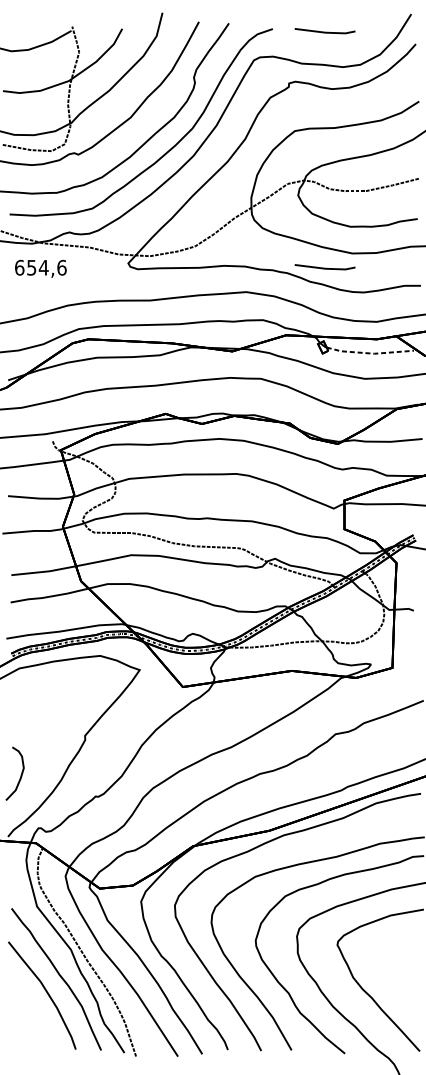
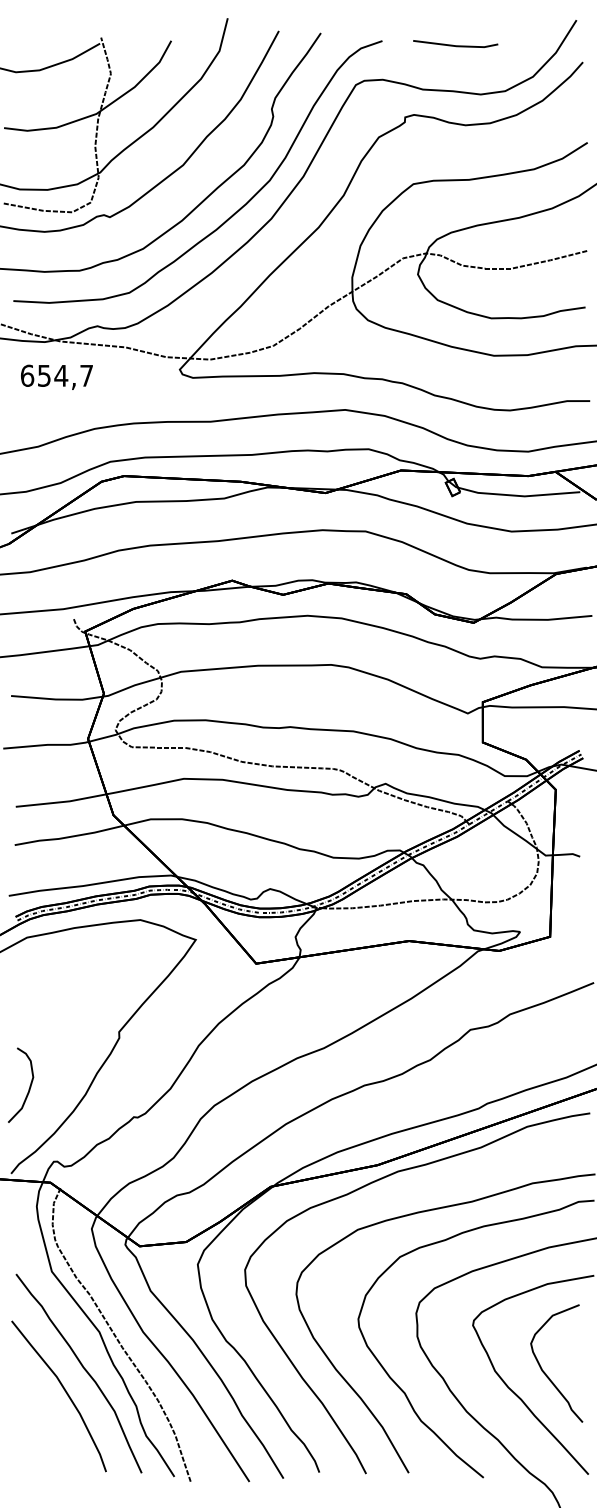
text: (61, 267) -> (86, 375), 654,6 -> 654,7
line: (324, 268) -> (455, 376), removed
line: (369, 353) -> (518, 495), dashed -> solid
curve: (389, 978) -> (545, 1372), added

